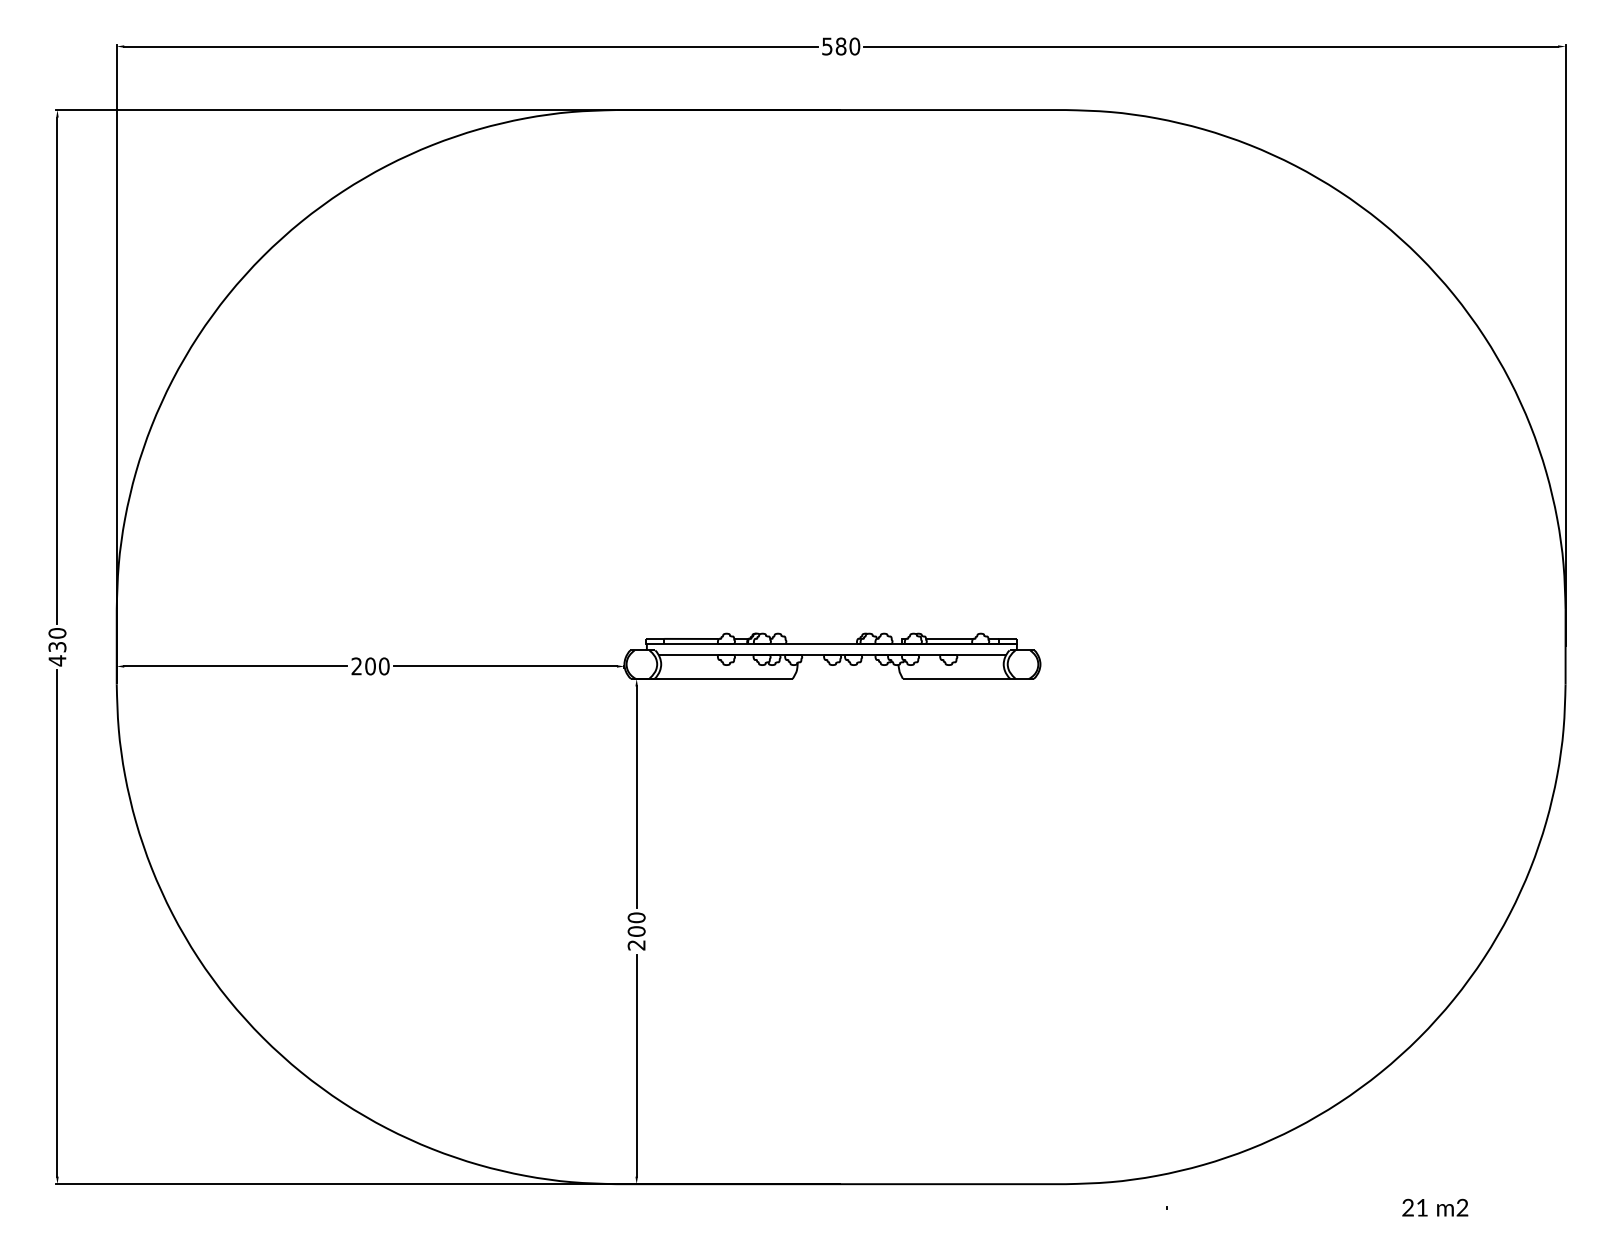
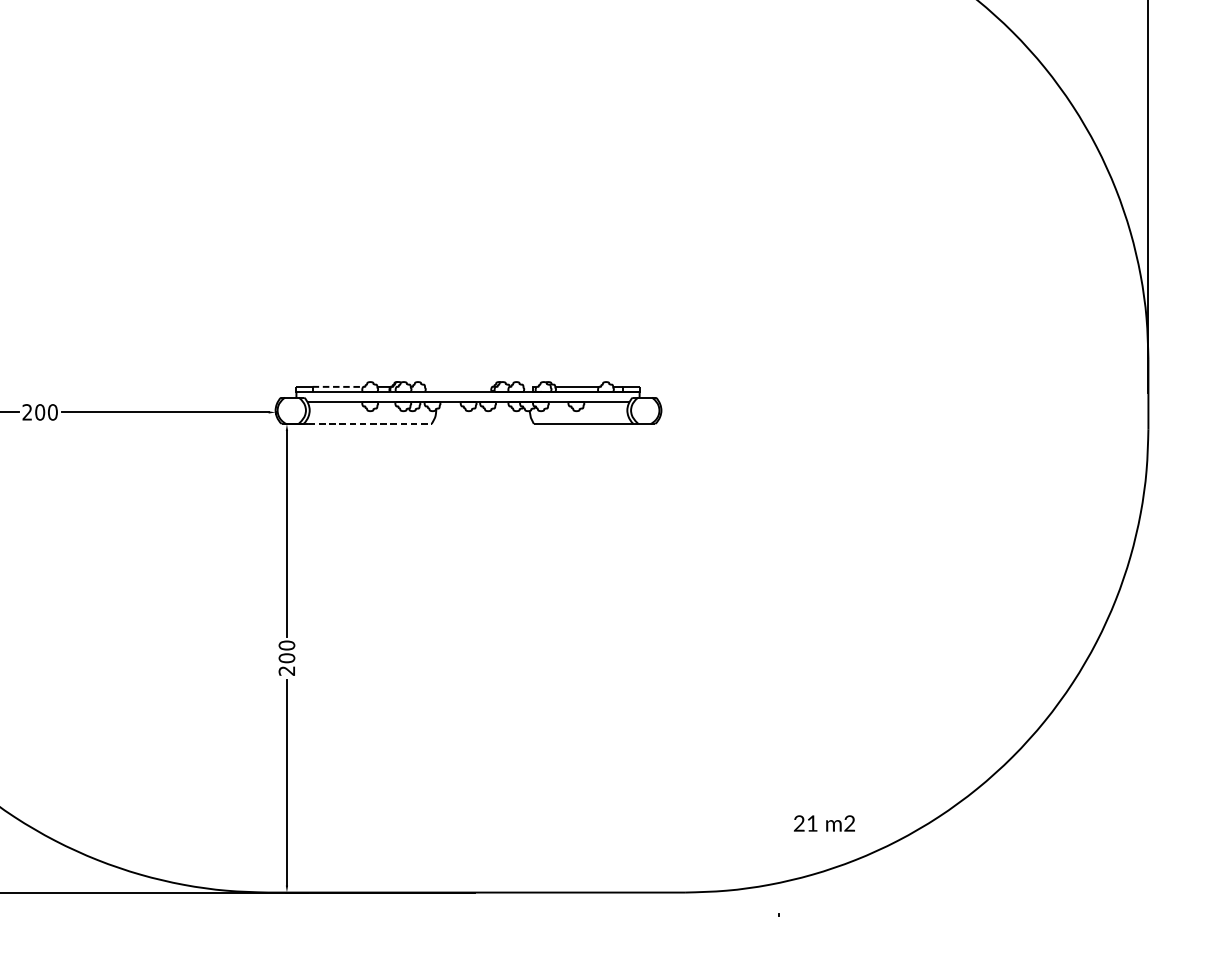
line: (692, 638) -> (338, 386), solid -> dashed
line: (720, 678) -> (364, 423), solid -> dashed
text: (1435, 1207) -> (824, 823), moved

